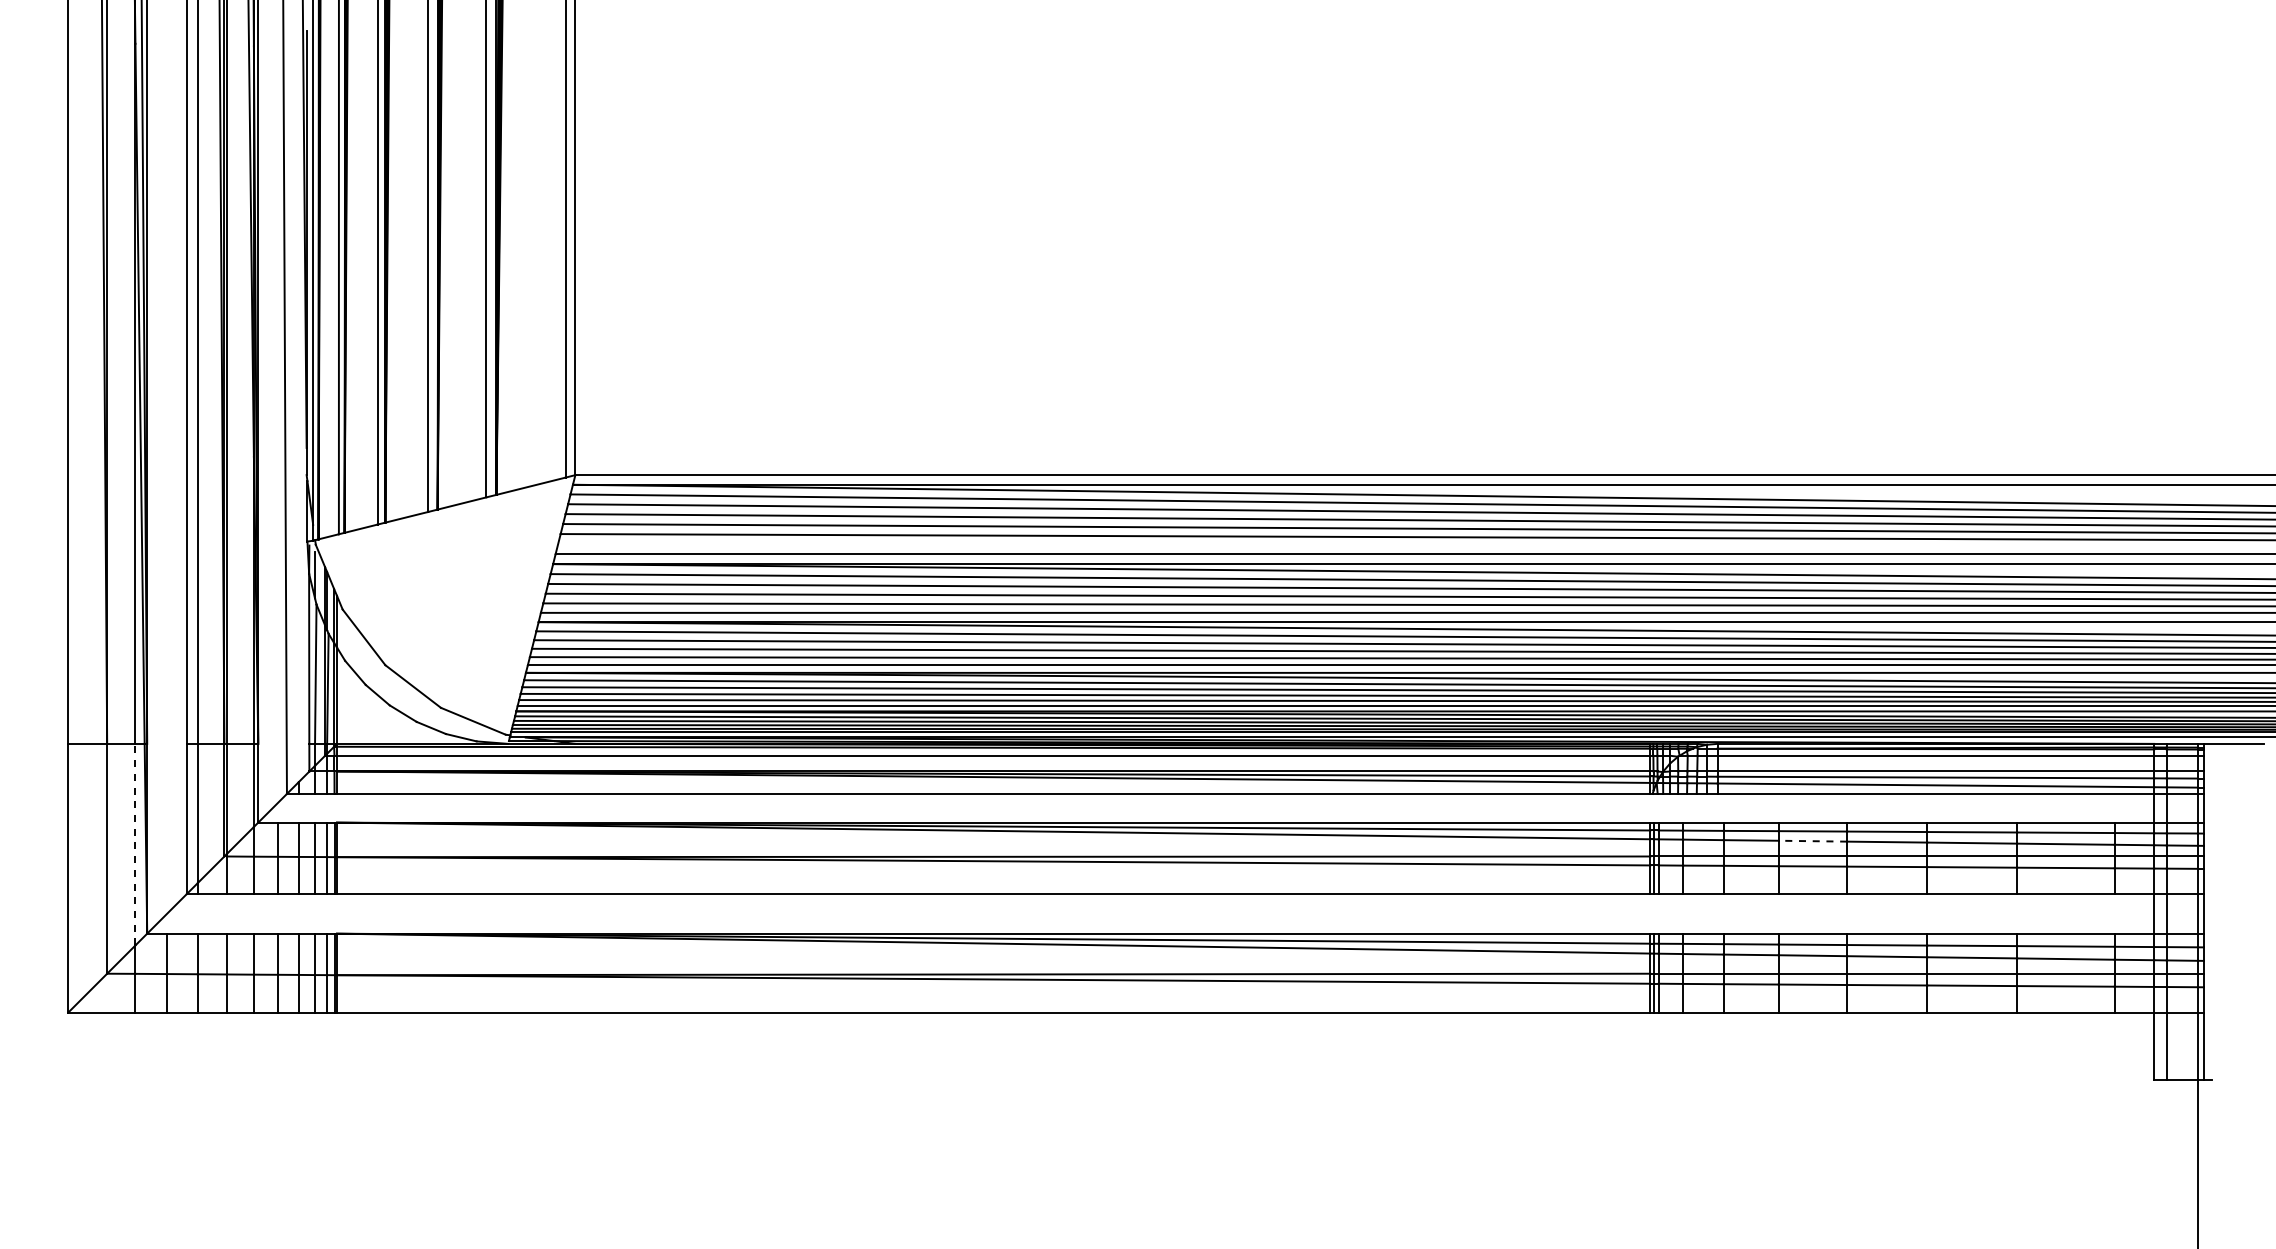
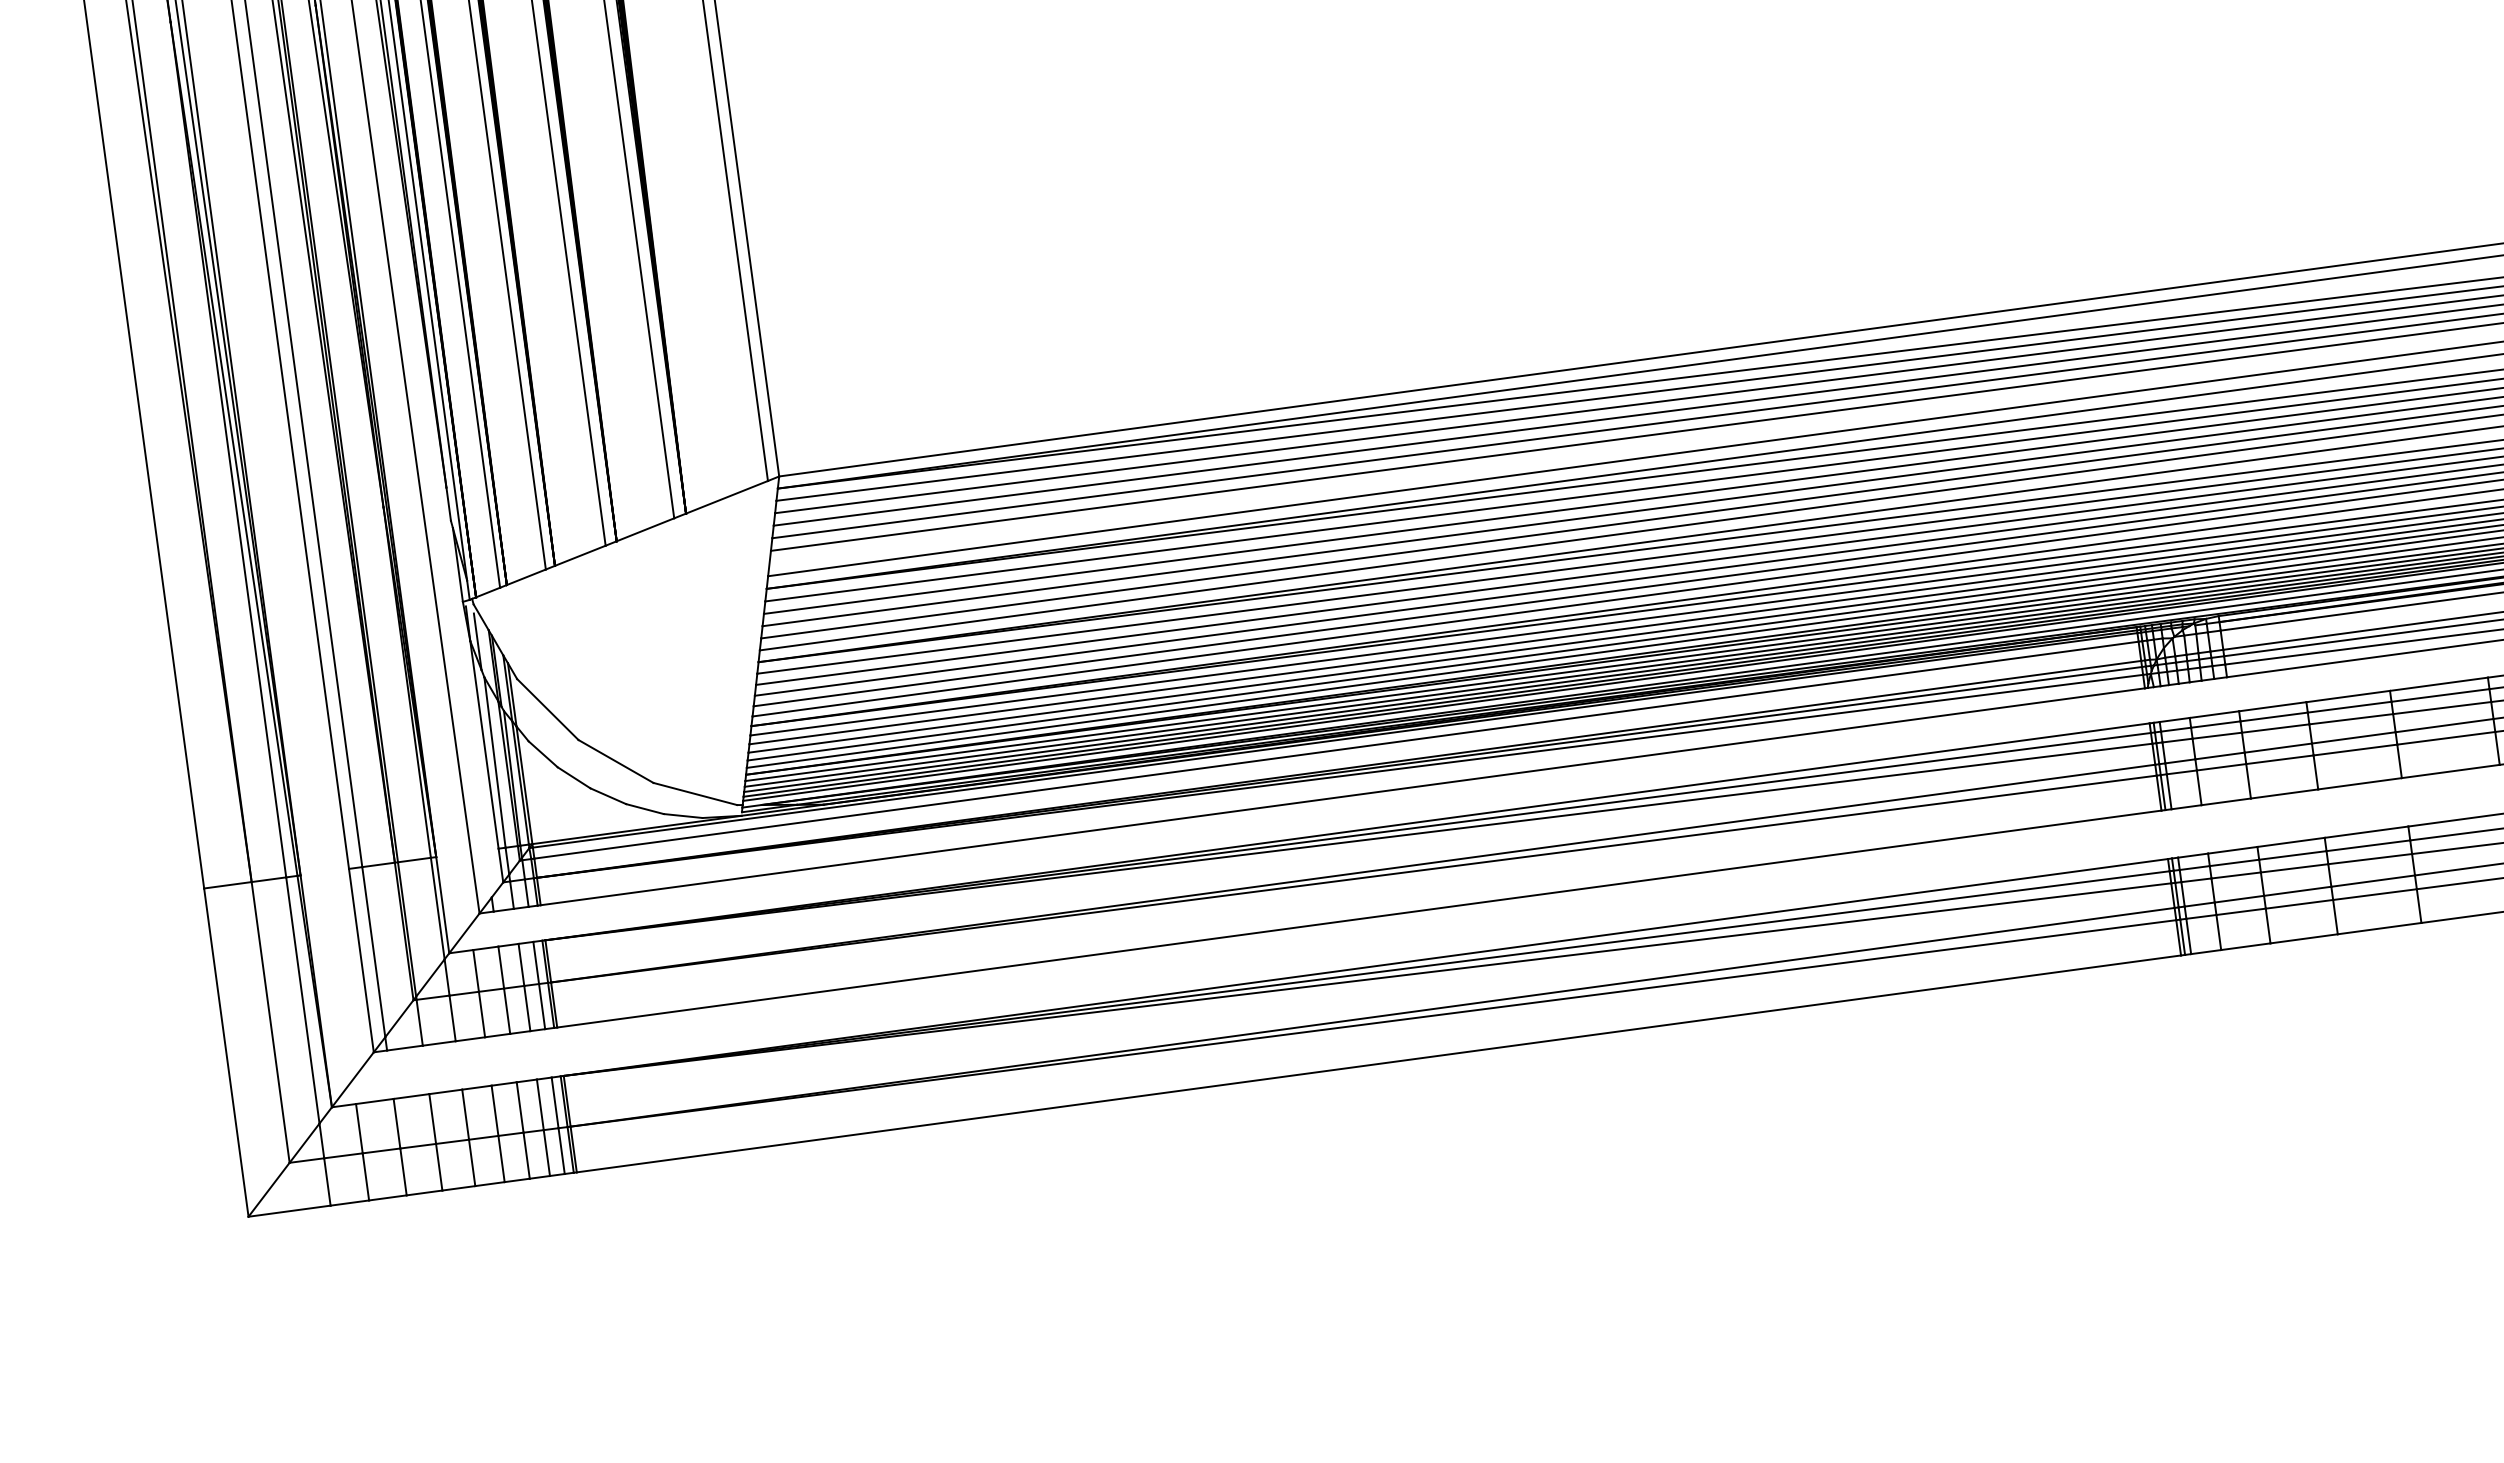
line: (1812, 841) -> (2350, 719), dashed -> solid
line: (135, 844) -> (302, 1000), dashed -> solid

